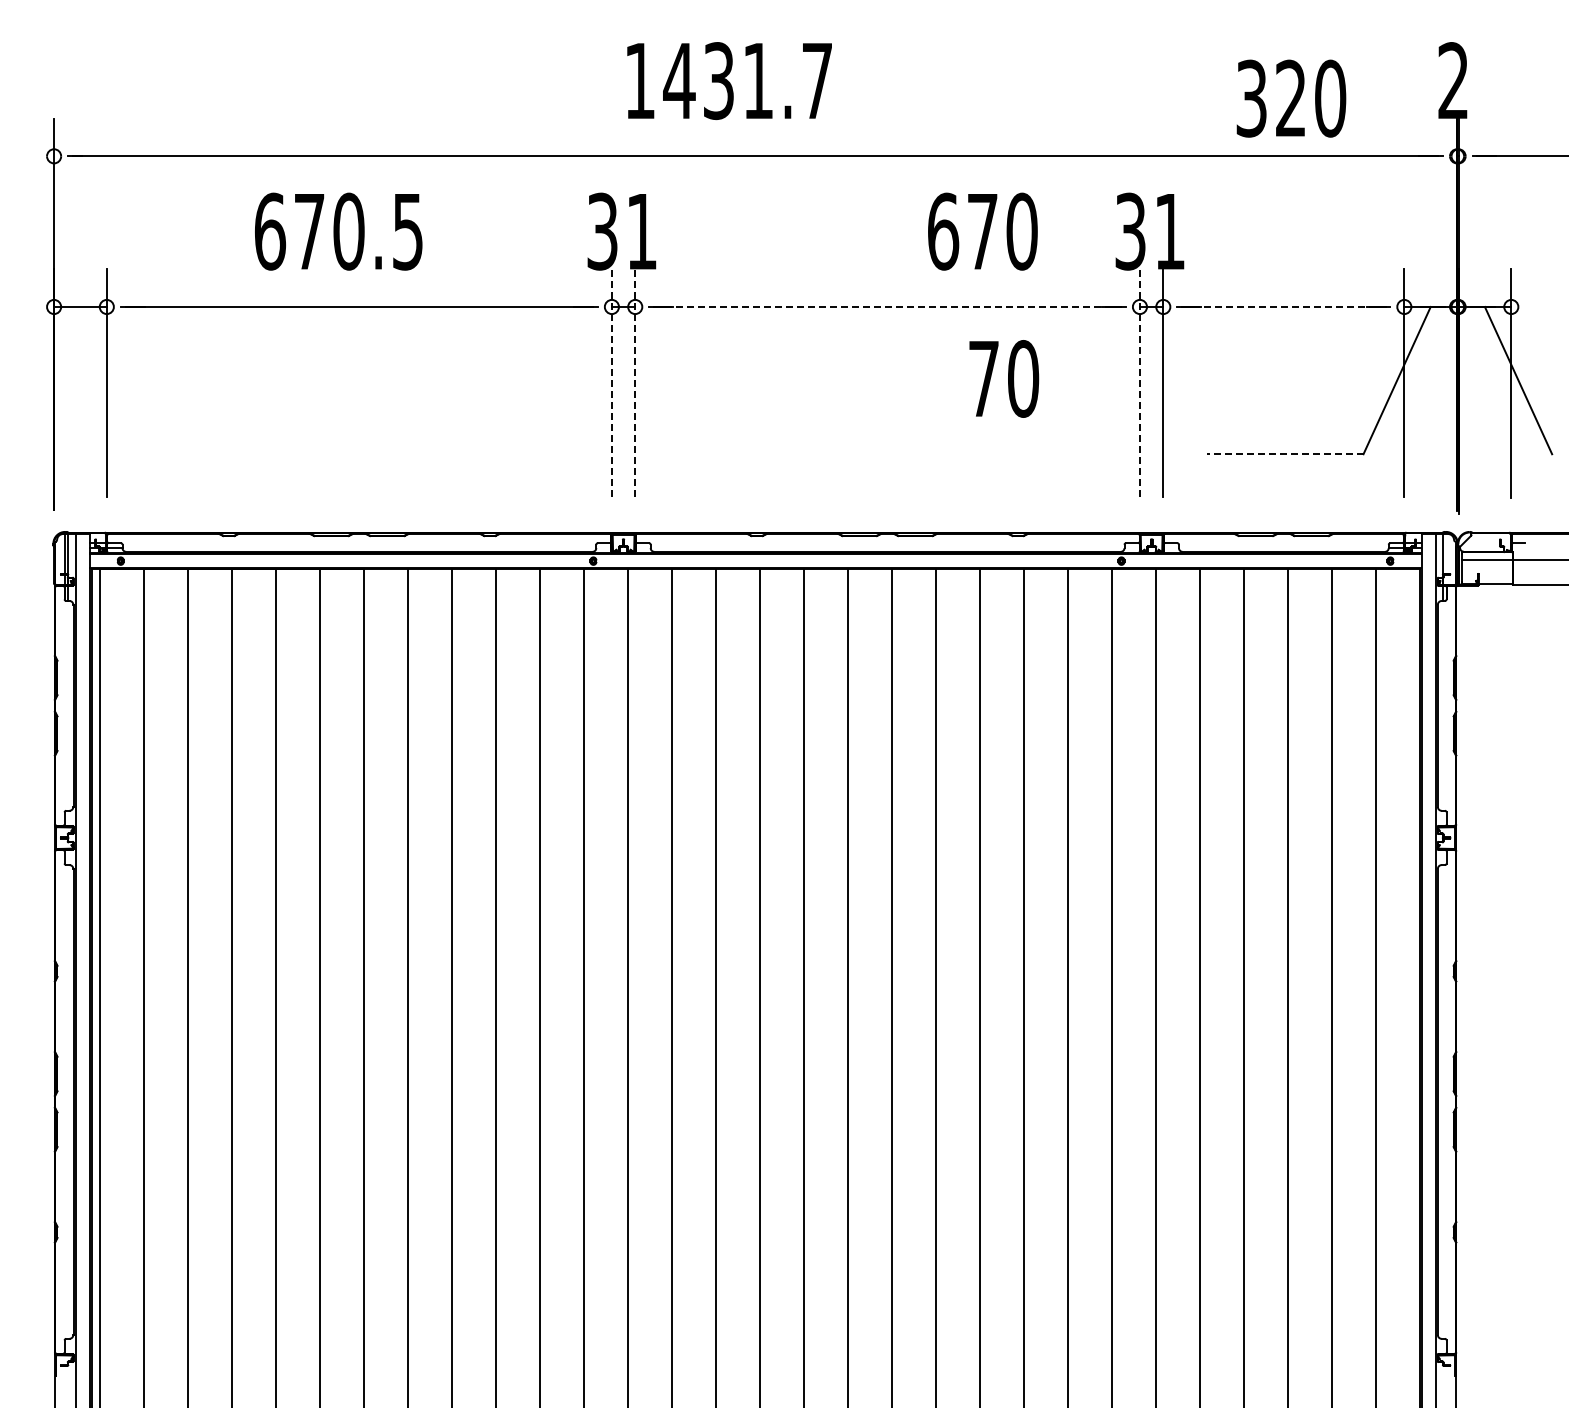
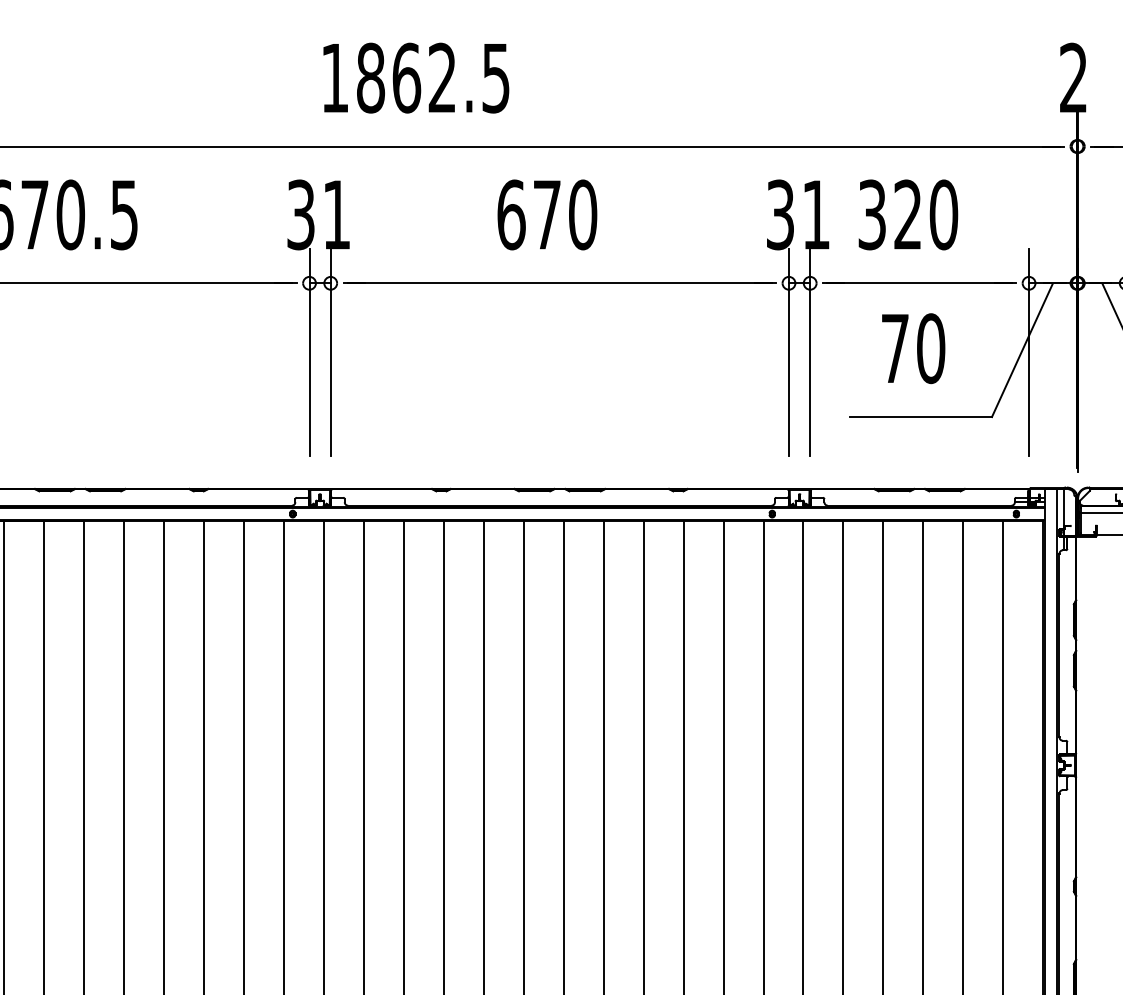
text: (747, 81) -> (432, 78), 1431.7 -> 1862.5
text: (1291, 98) -> (908, 214), moved
text: (982, 231) -> (547, 214), moved
line: (887, 306) -> (559, 282), dashed -> solid
line: (1283, 306) -> (919, 282), dashed -> solid
text: (1004, 378) -> (913, 348), moved
line: (611, 383) -> (309, 352), dashed -> solid
line: (635, 383) -> (330, 352), dashed -> solid
line: (1139, 383) -> (788, 352), dashed -> solid
line: (1284, 454) -> (920, 417), dashed -> solid

